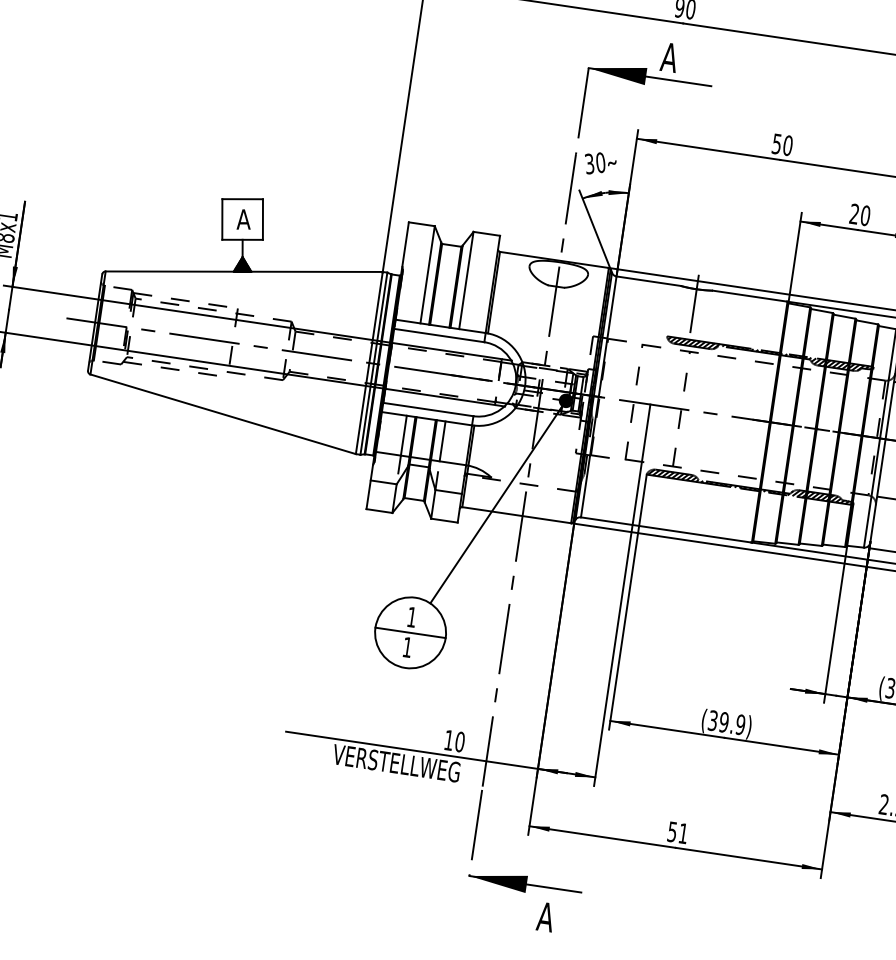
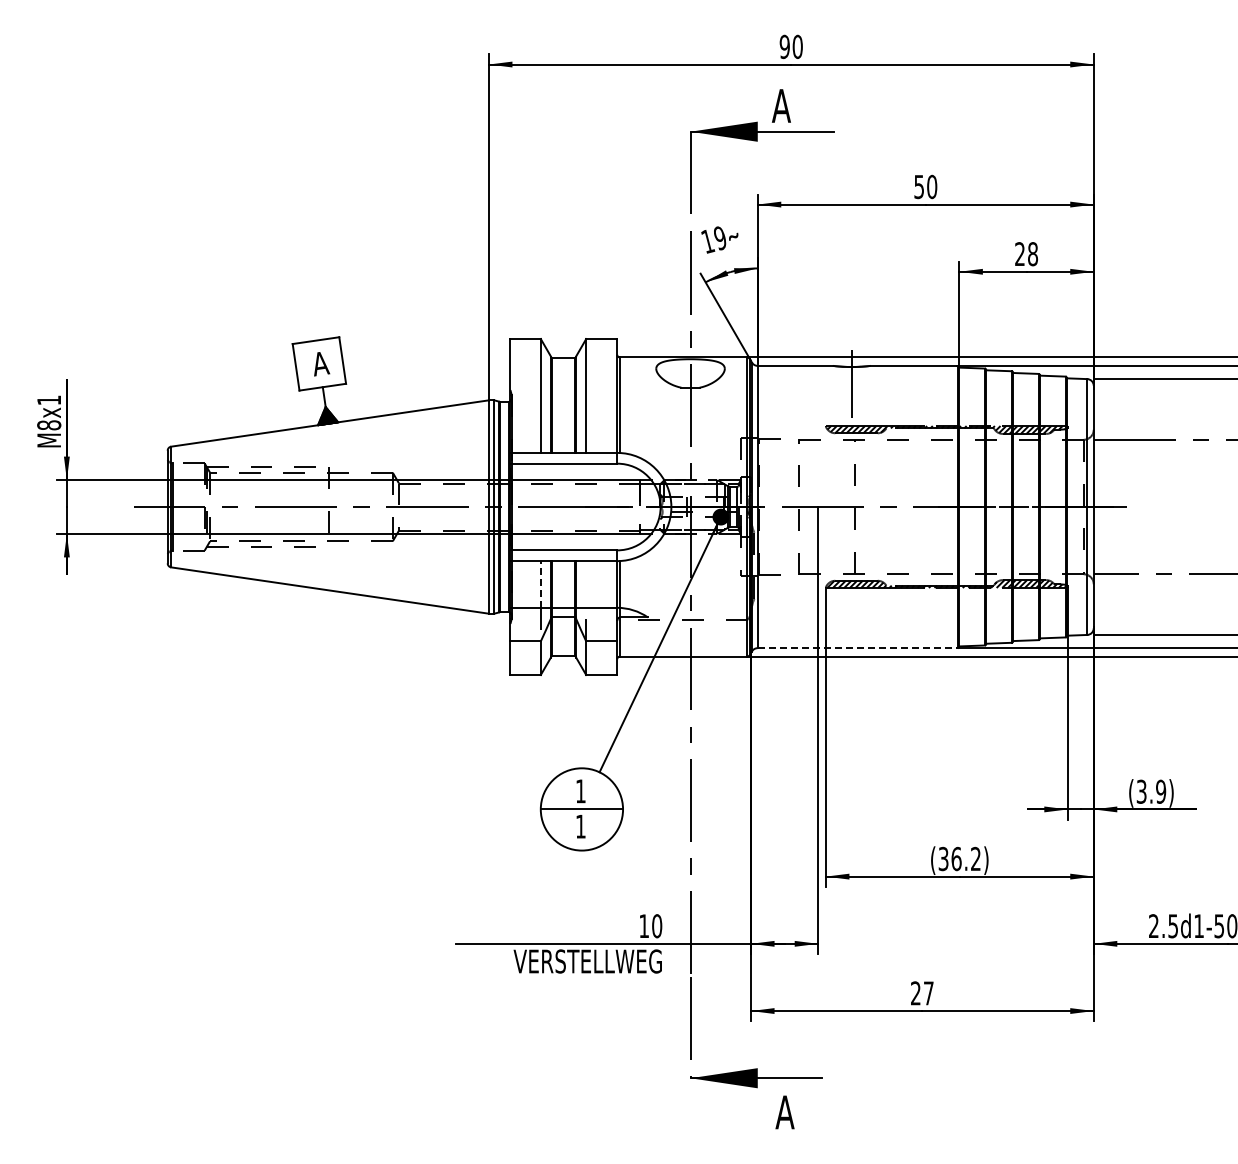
text: (594, 162) -> (713, 239), 30 -> 19
text: (866, 215) -> (1033, 253), 20 -> 28
line: (403, 434) -> (540, 583), solid -> dashed
line: (442, 441) -> (586, 584), removed
line: (666, 530) -> (858, 648), solid -> dashed
text: (731, 723) -> (965, 858), (39.9) -> (36.2)
text: (678, 832) -> (922, 993), 51 -> 27

